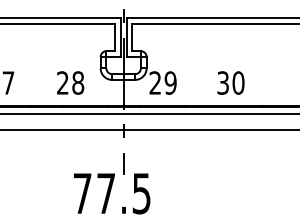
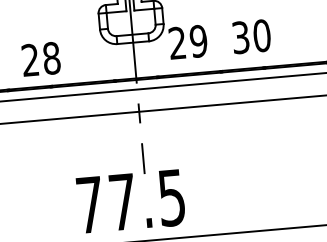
text: (70, 82) -> (41, 58), moved
text: (230, 82) -> (250, 36), moved

